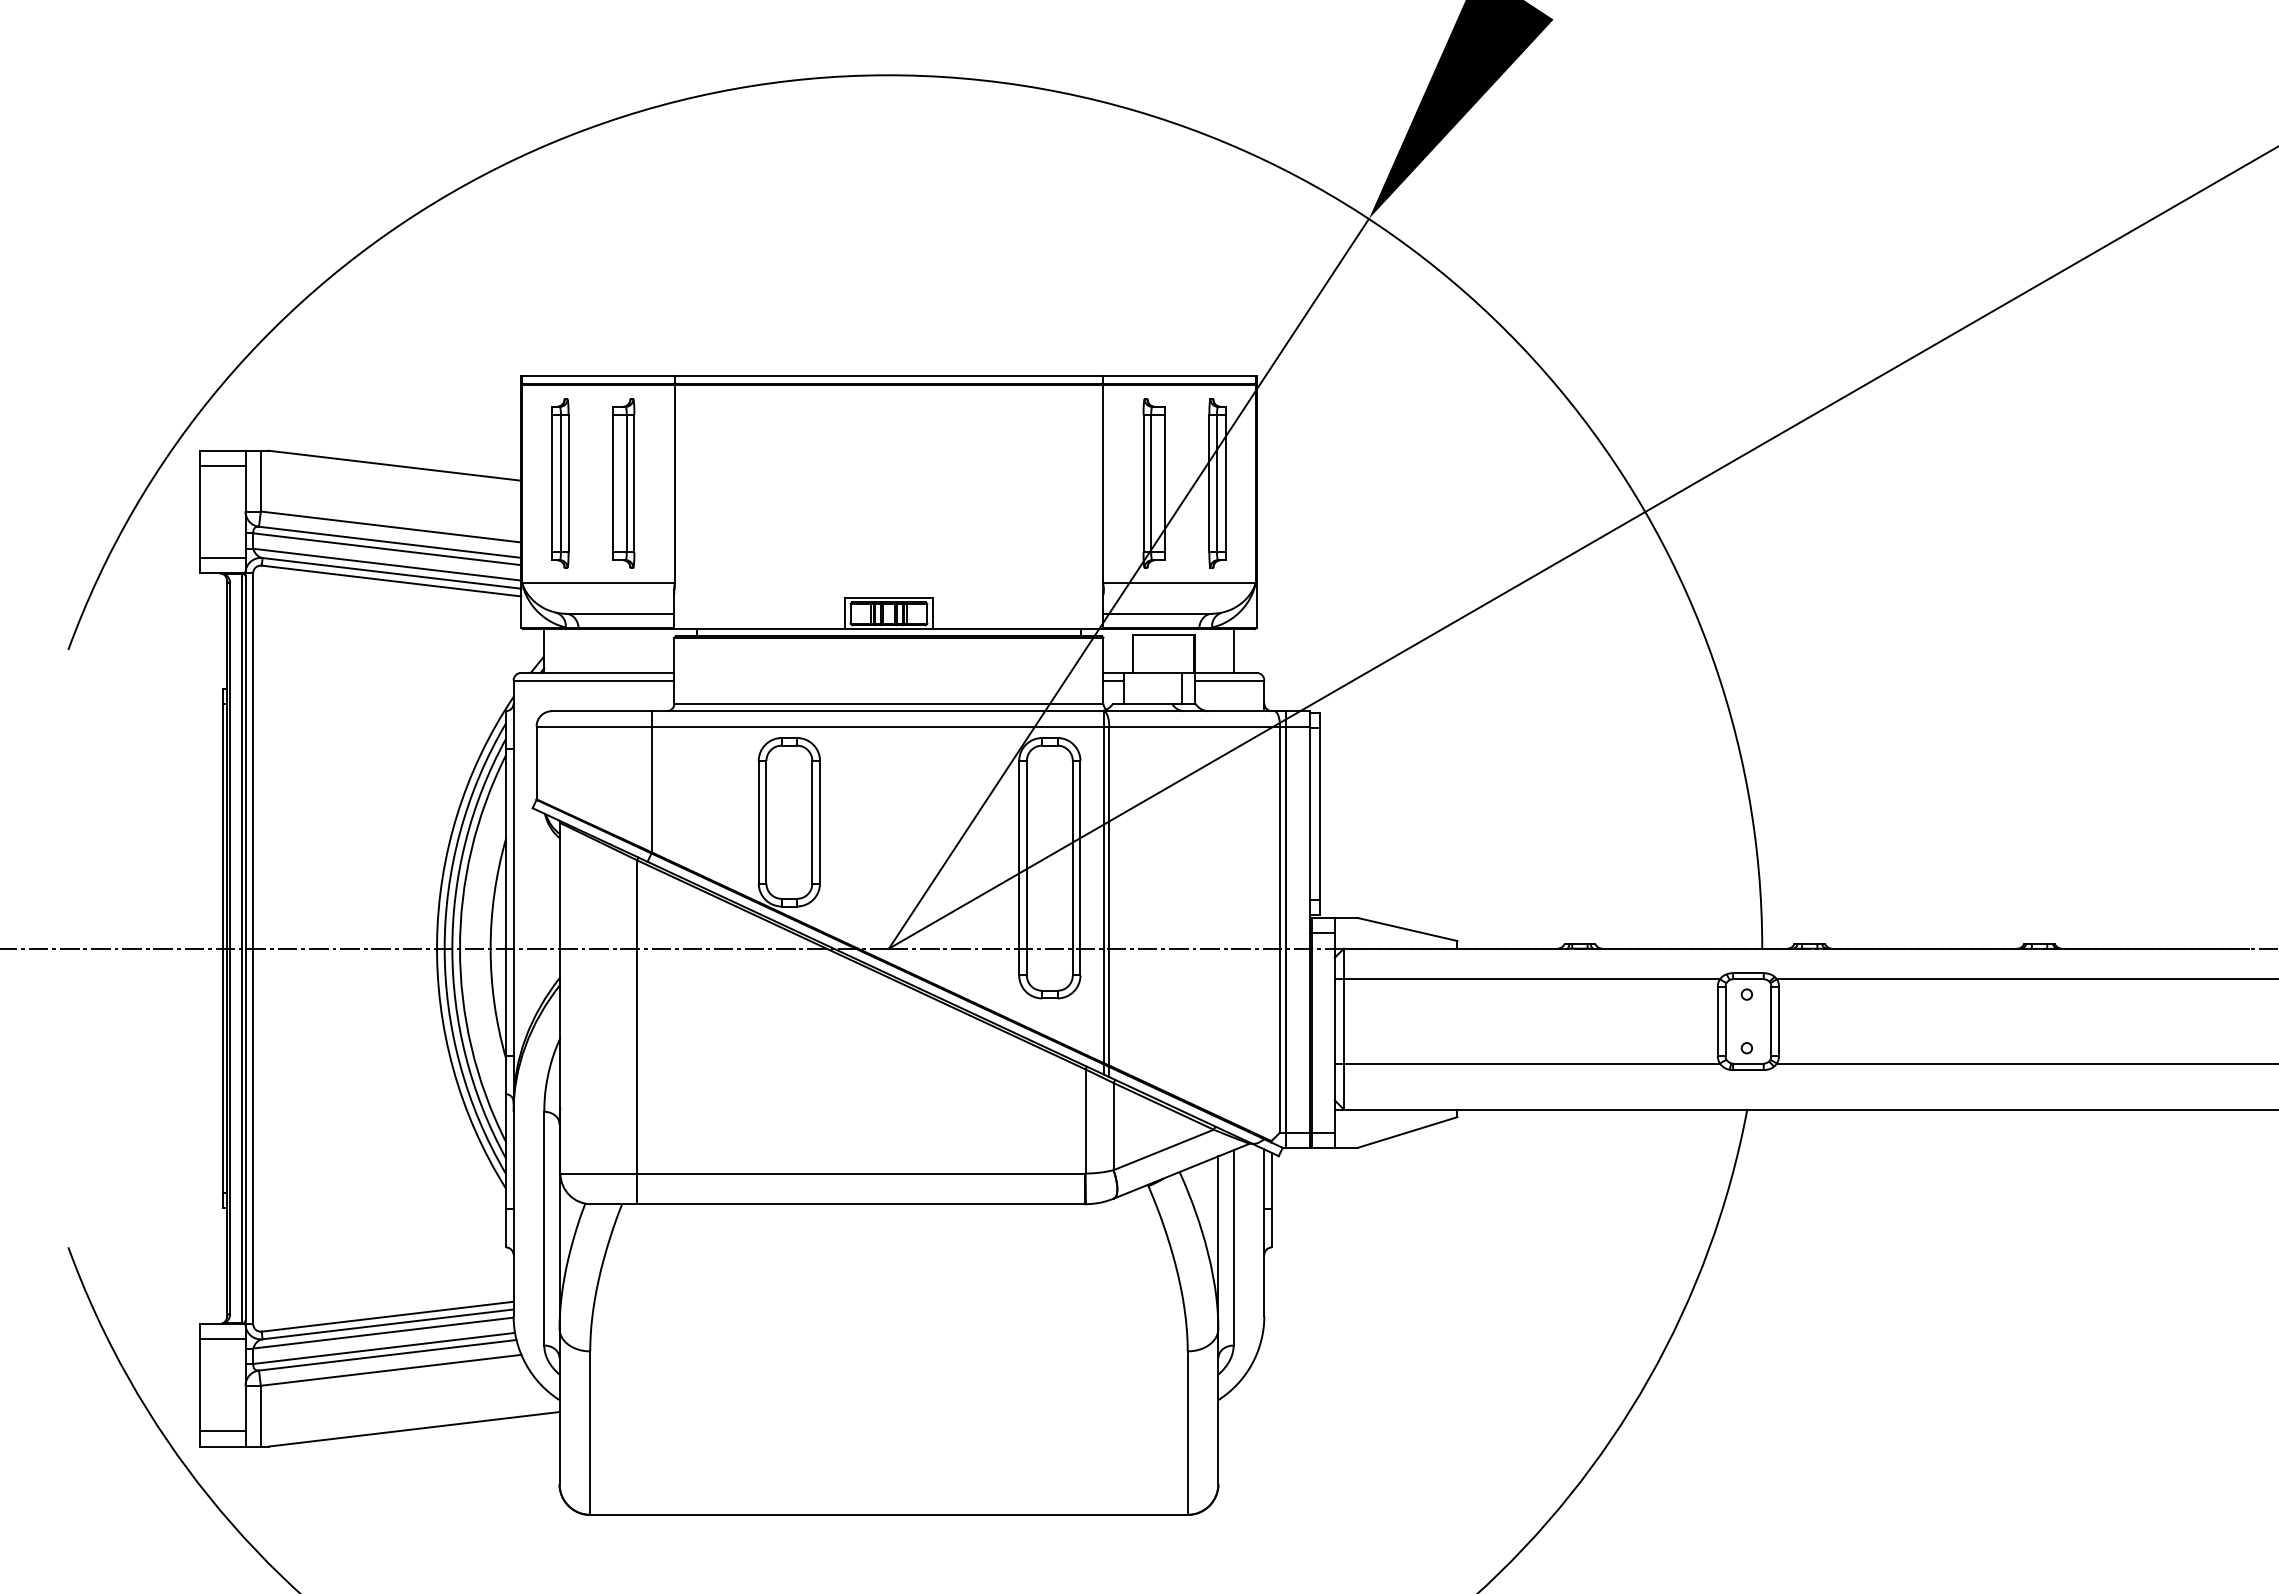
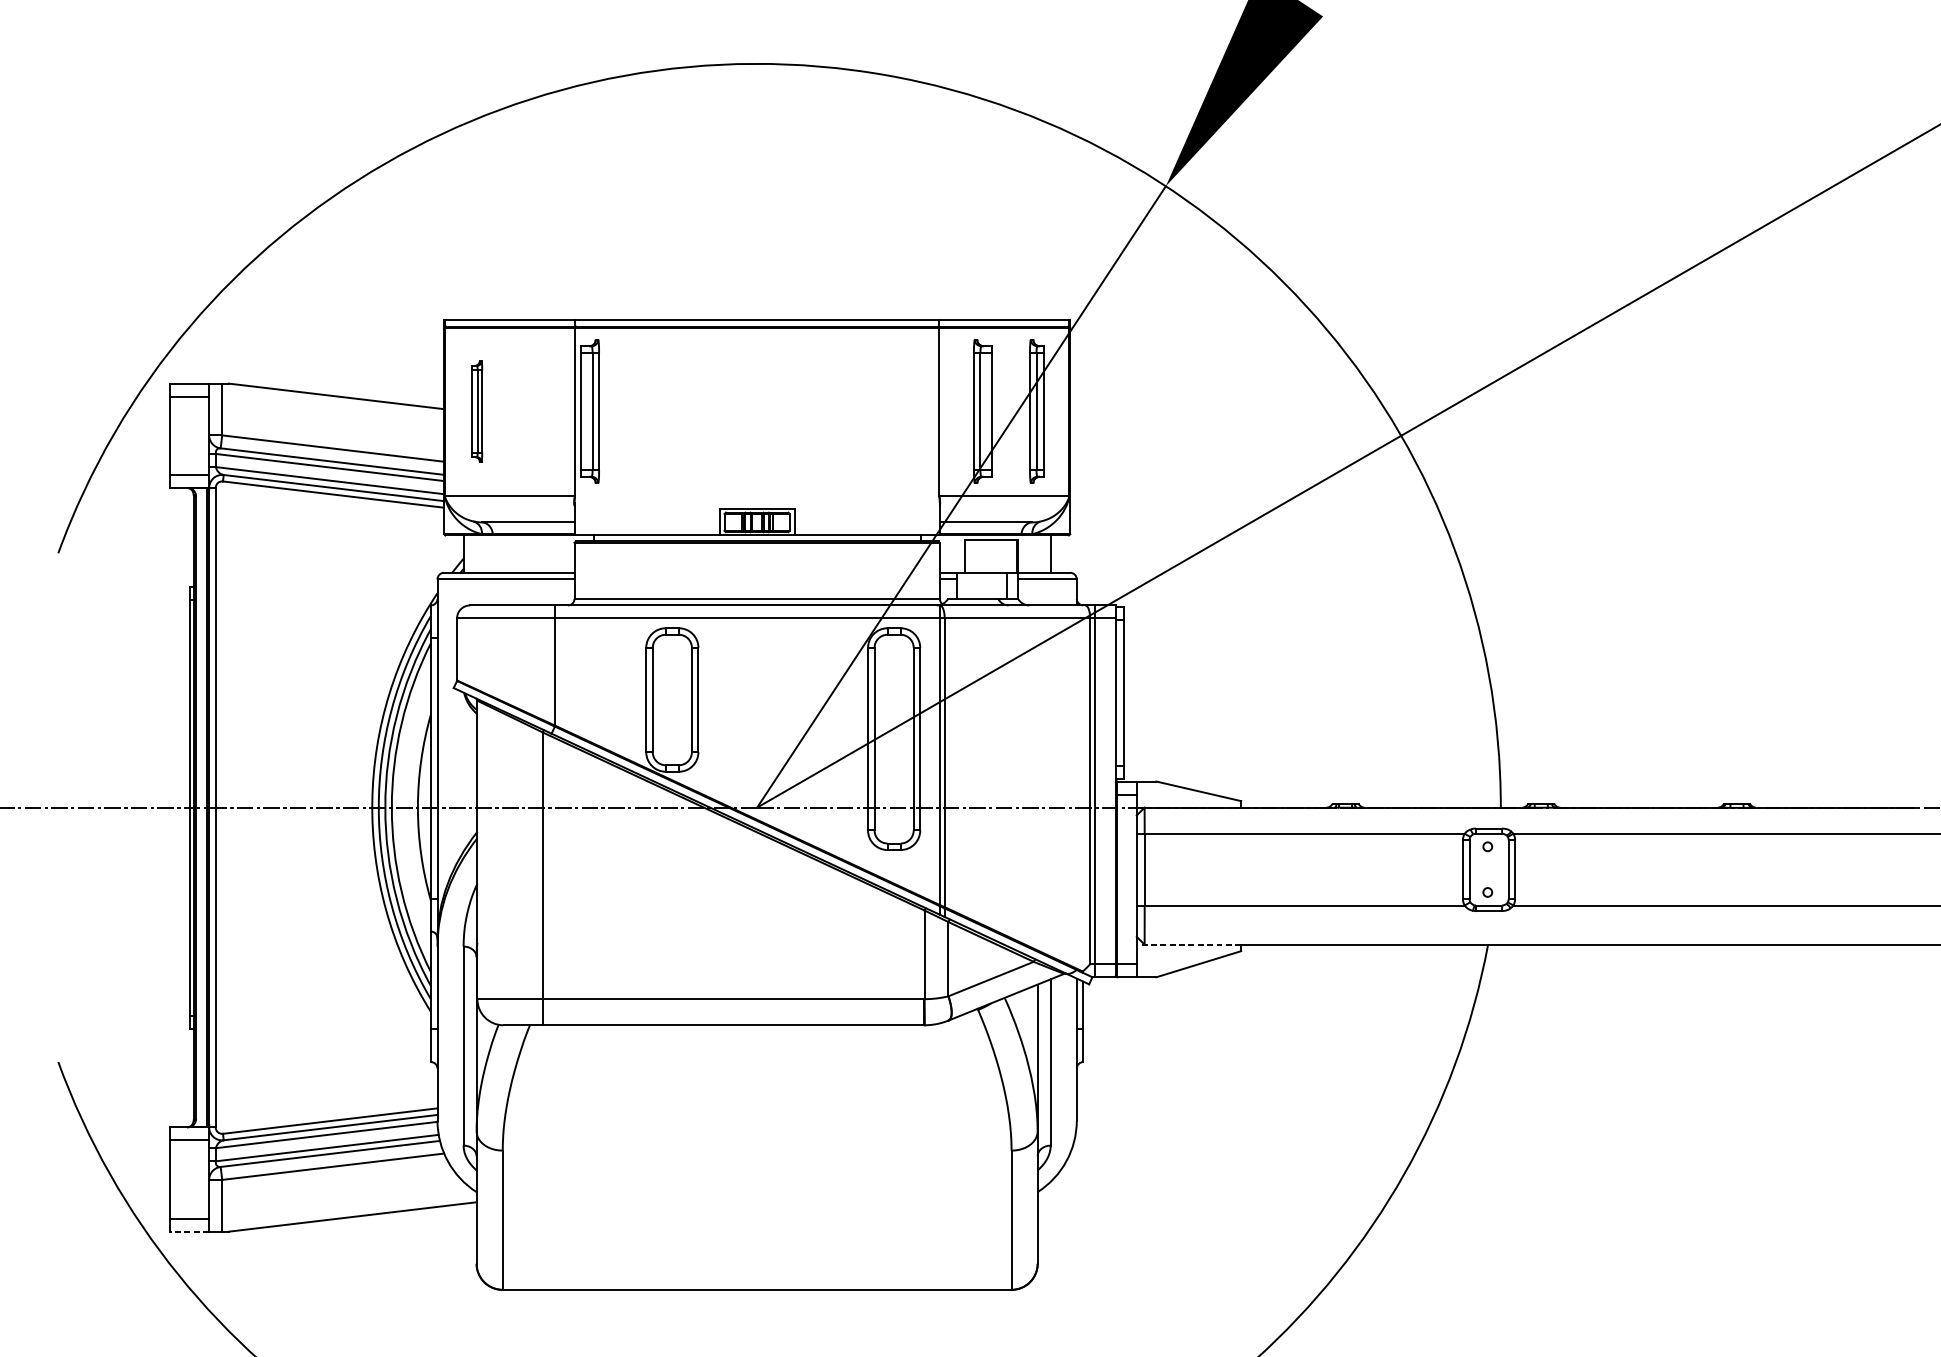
part: (560, 483) -> (477, 411), size x0.7
part: (623, 483) -> (589, 411), moved
line: (1395, 1109) -> (1188, 944), solid -> dashed
line: (222, 1446) -> (189, 1231), solid -> dashed

